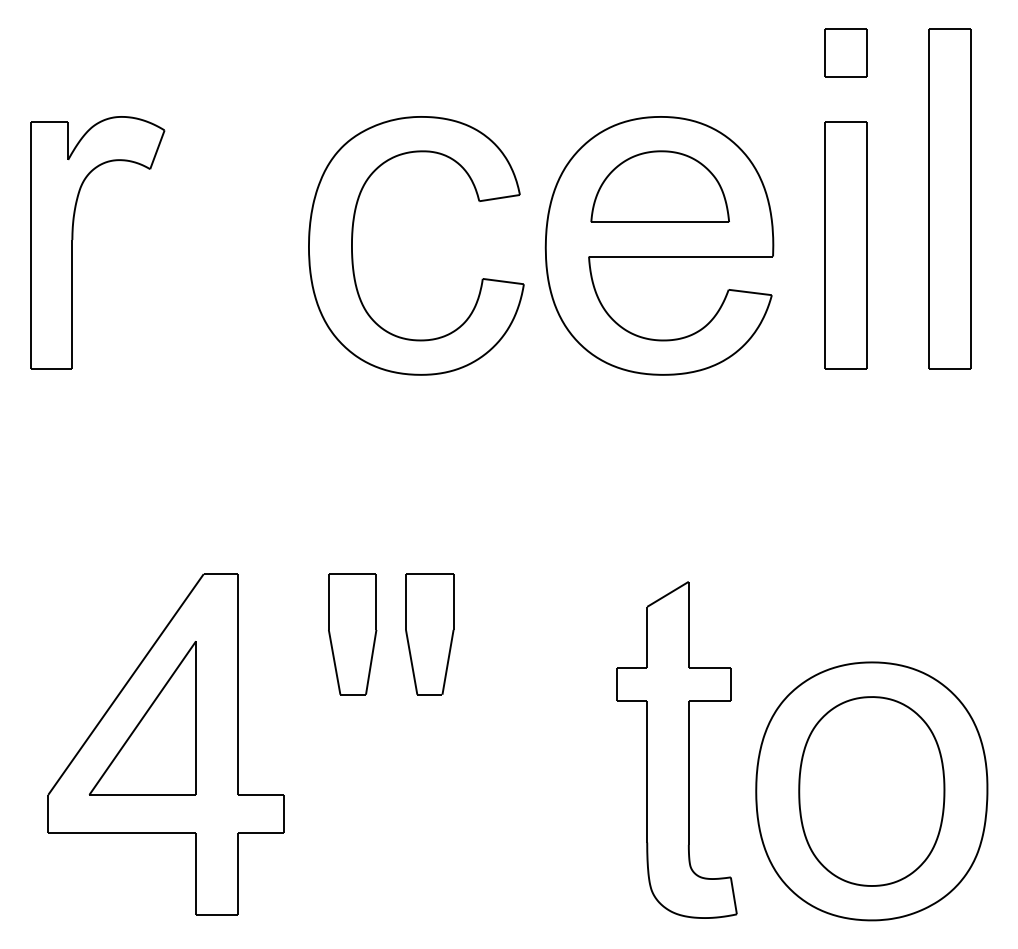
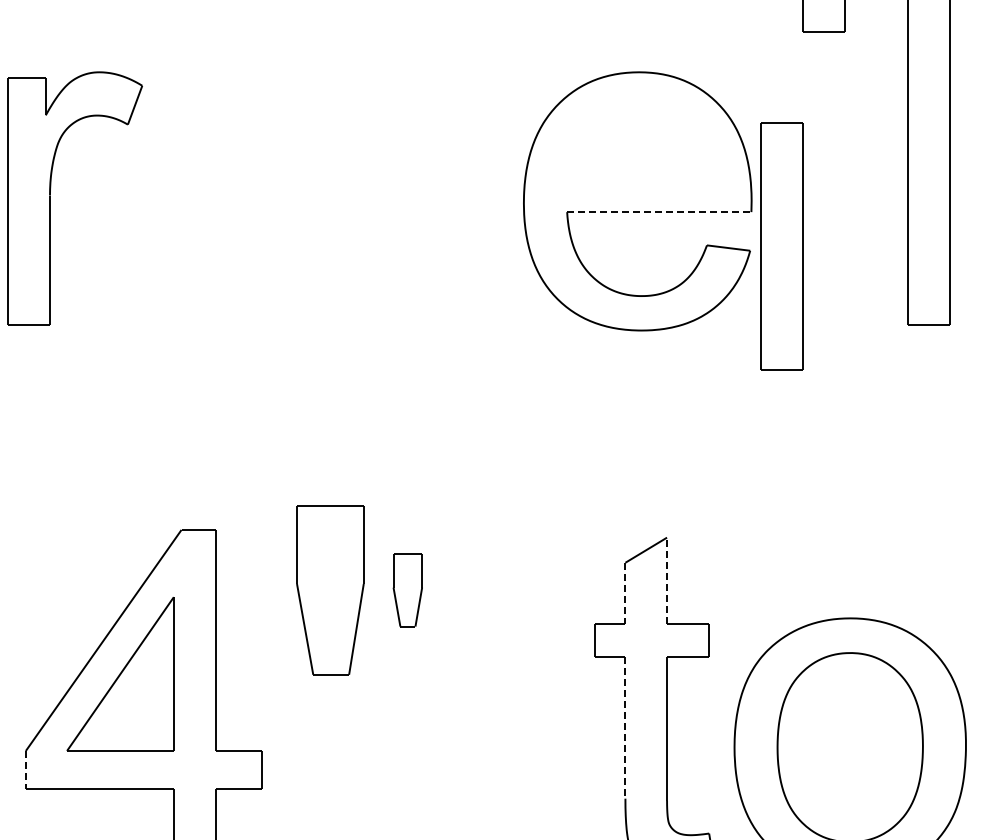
part: (659, 186) -> (637, 141), removed
part: (353, 235) -> (331, 191), removed
part: (845, 245) -> (781, 246), moved
line: (681, 256) -> (659, 212), solid -> dashed
line: (688, 624) -> (666, 580), solid -> dashed
part: (352, 634) -> (330, 590), size x1.4
part: (429, 634) -> (407, 590), size x0.6
line: (647, 637) -> (625, 593), solid -> dashed
line: (647, 772) -> (625, 728), solid -> dashed
line: (48, 814) -> (26, 770), solid -> dashed

